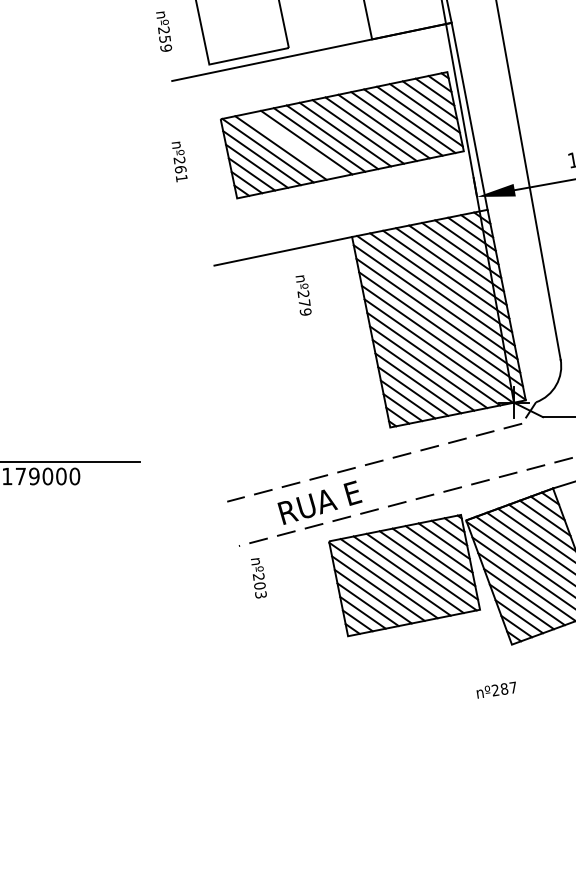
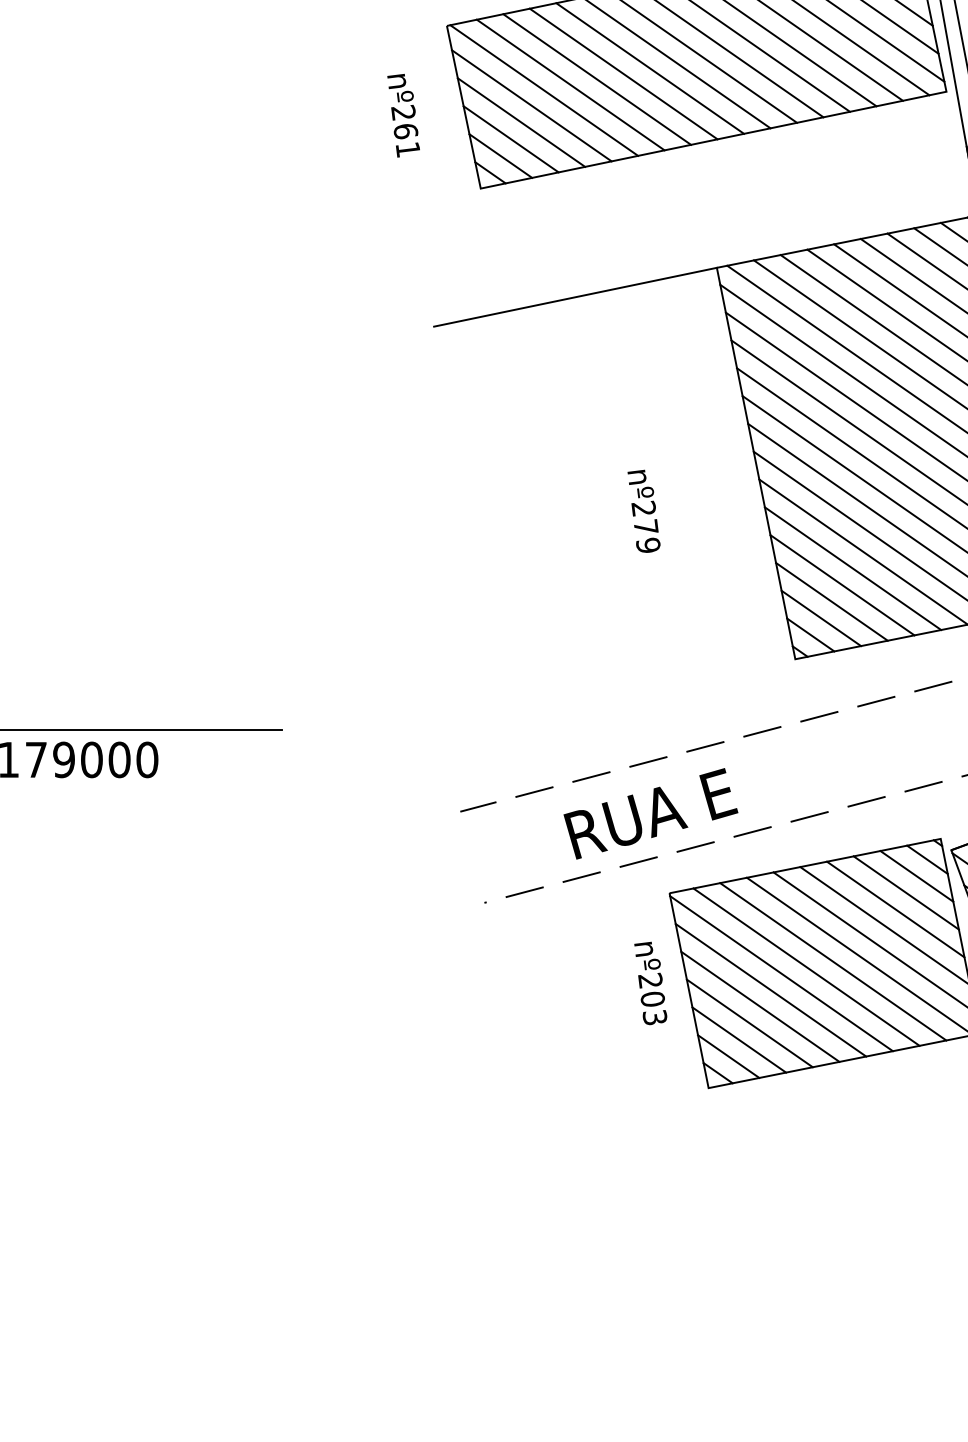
line: (293, 145) -> (596, 79), added
text: (179, 161) -> (403, 114), moved
text: (303, 295) -> (643, 511), moved
text: (258, 578) -> (649, 983), moved

